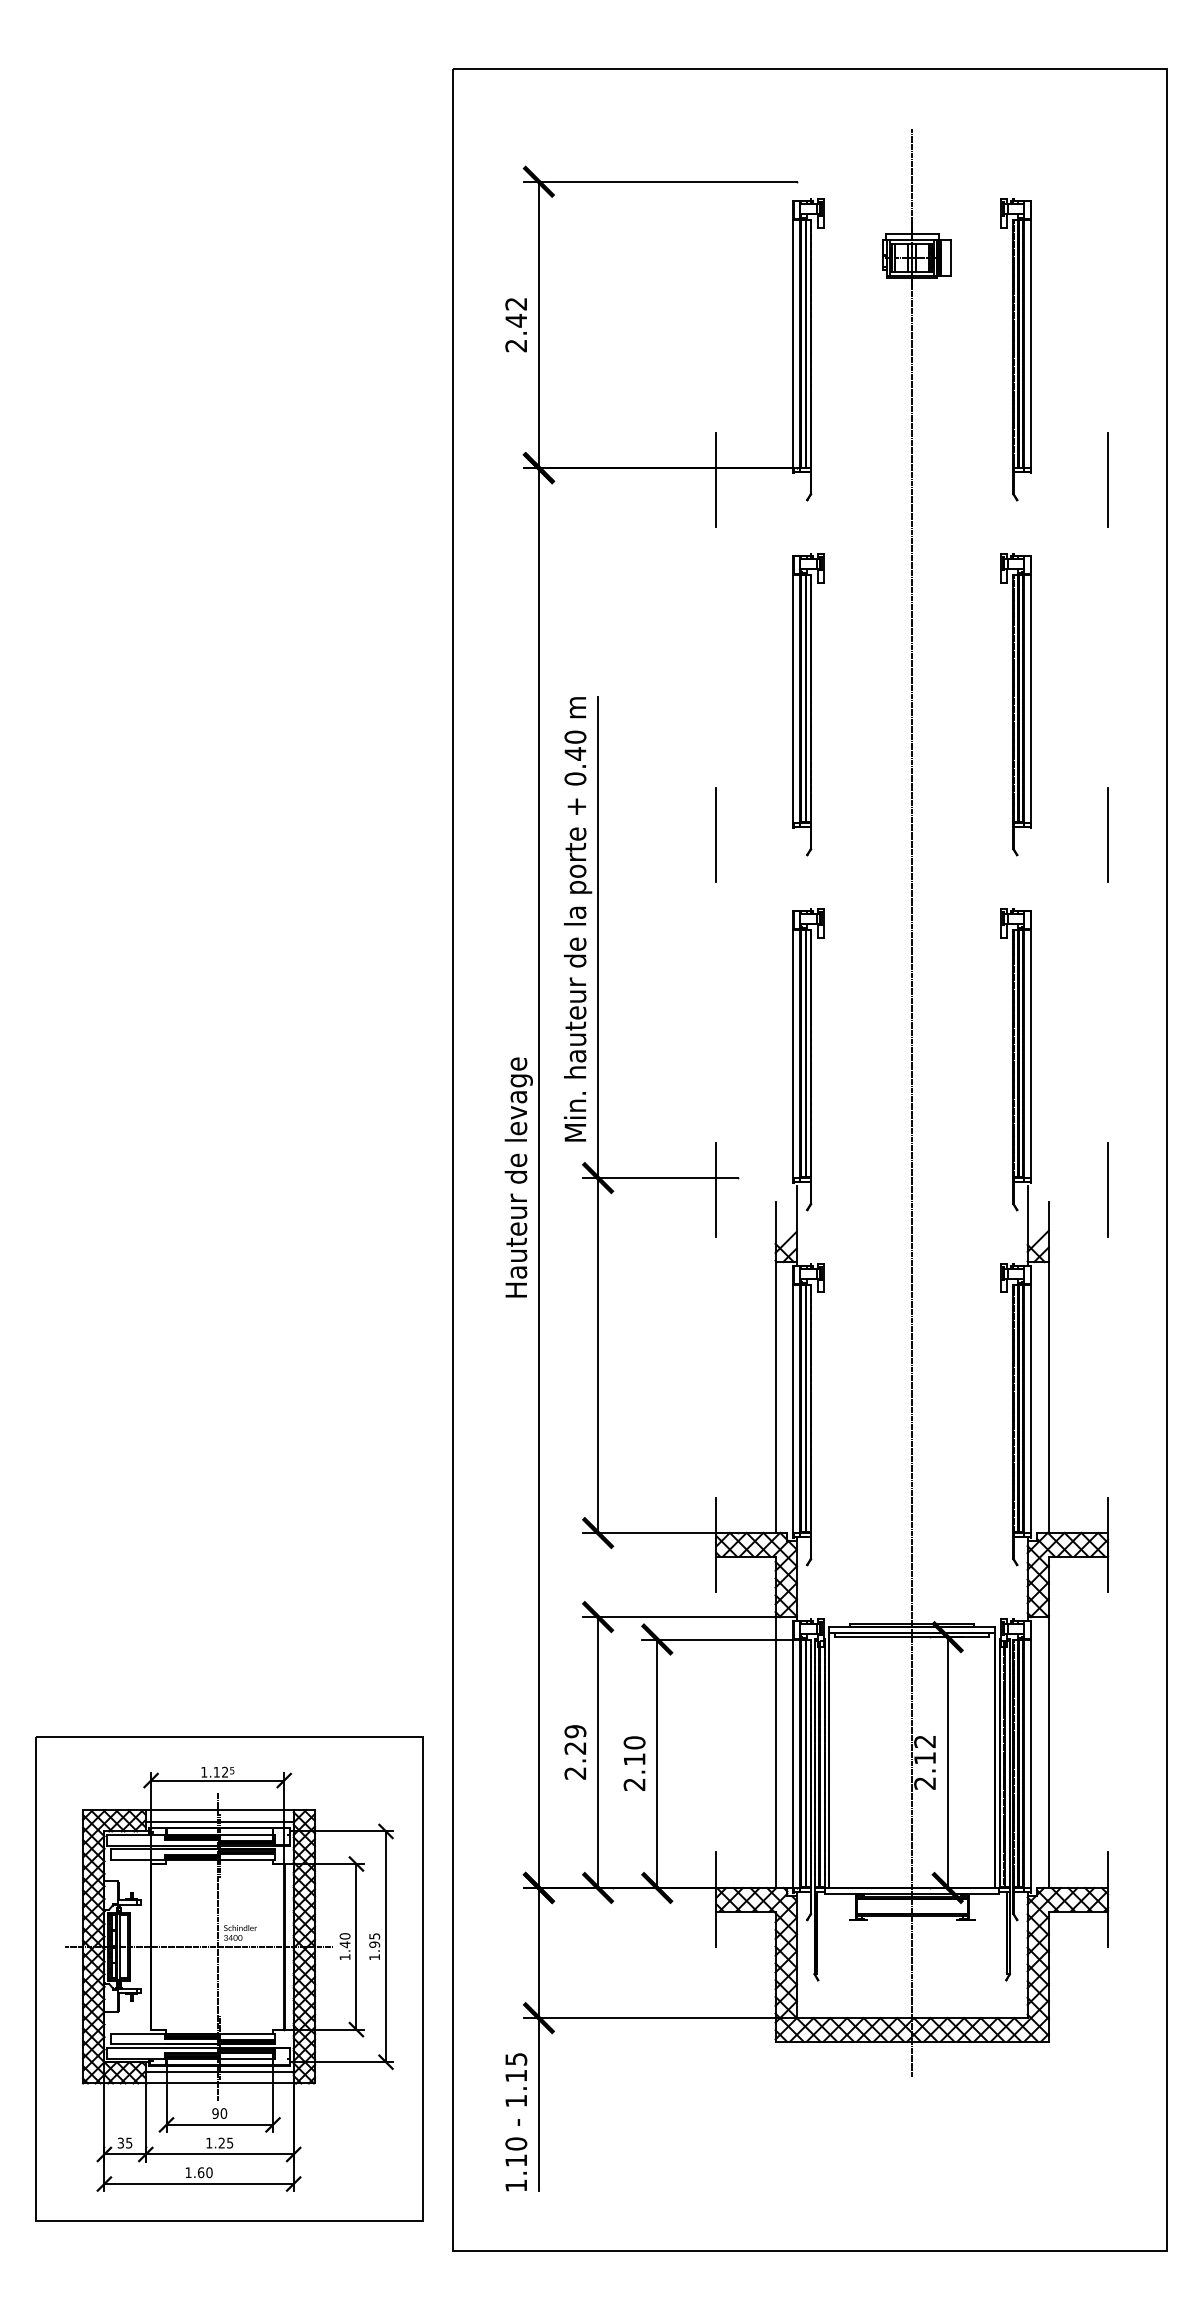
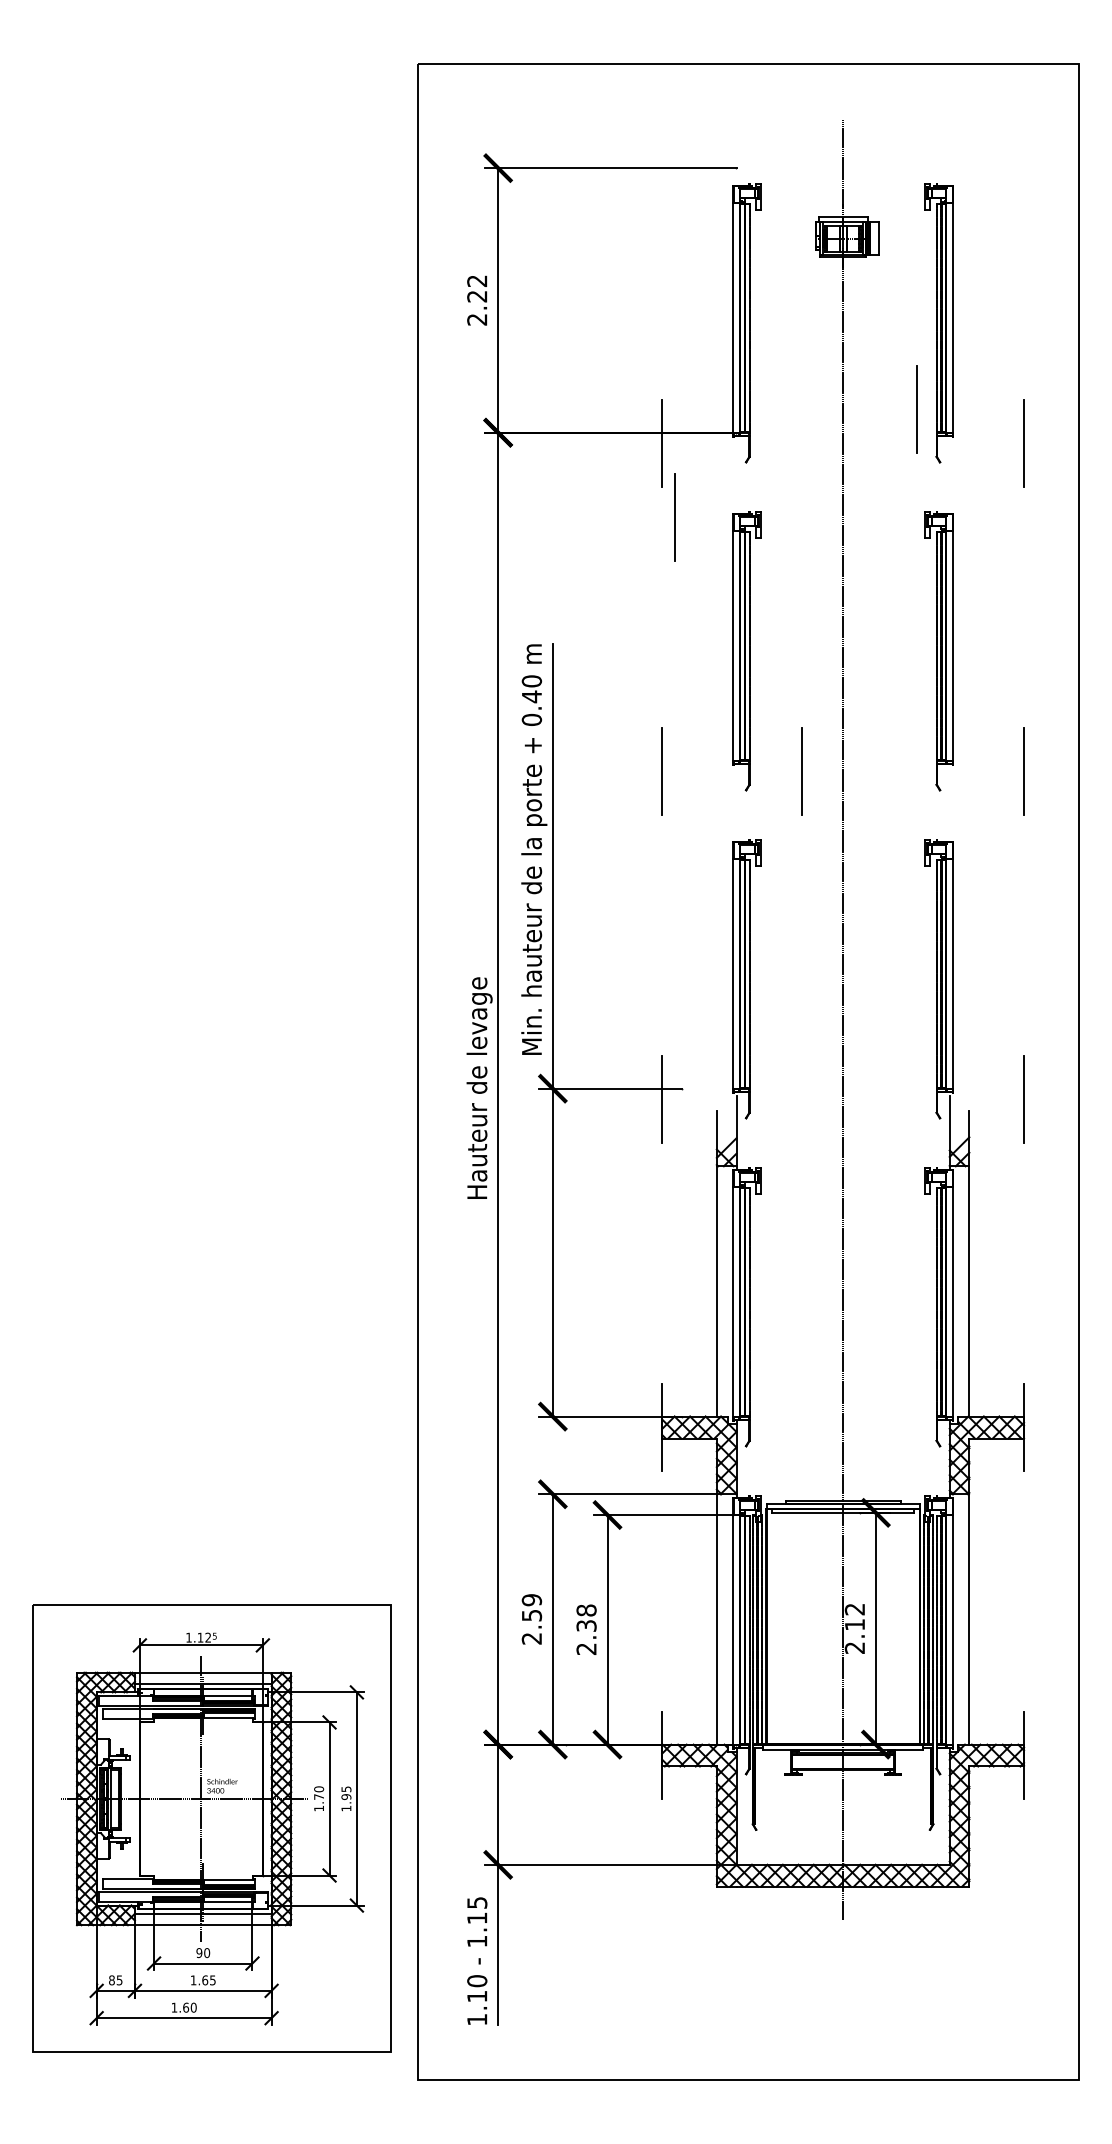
text: (516, 320) -> (477, 296), 2.42 -> 2.22
line: (991, 442) -> (916, 409), added
line: (729, 559) -> (674, 517), added
line: (867, 834) -> (801, 771), added
text: (574, 1748) -> (531, 1615), 2.29 -> 2.59
text: (634, 1750) -> (586, 1617), 2.10 -> 2.38
text: (344, 1945) -> (318, 1797), 1.40 -> 1.70
text: (120, 2143) -> (111, 1980), 35 -> 85
text: (222, 2143) -> (205, 1980), 1.25 -> 1.65

